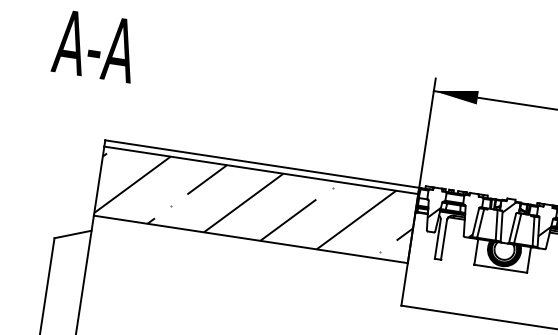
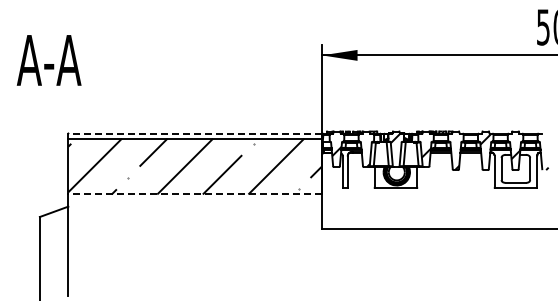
line: (262, 164) -> (195, 133), solid -> dashed
line: (251, 239) -> (195, 194), solid -> dashed

